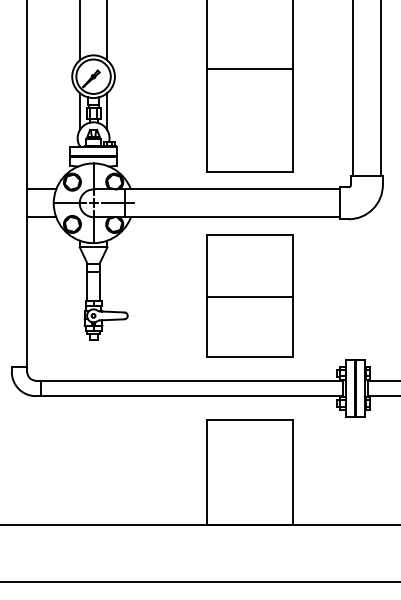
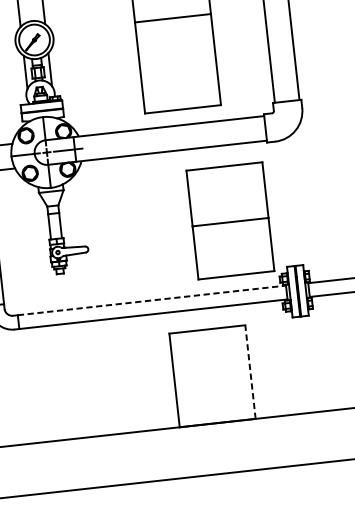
part: (249, 295) -> (229, 220), moved
line: (192, 380) -> (152, 300), solid -> dashed
line: (292, 472) -> (250, 372), solid -> dashed

